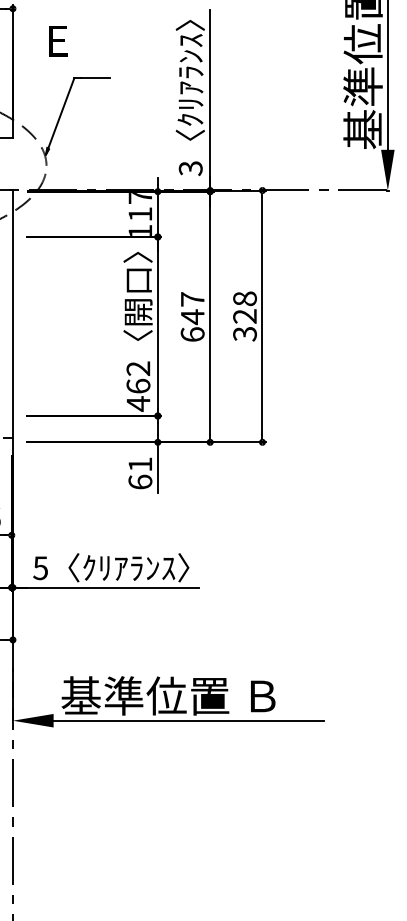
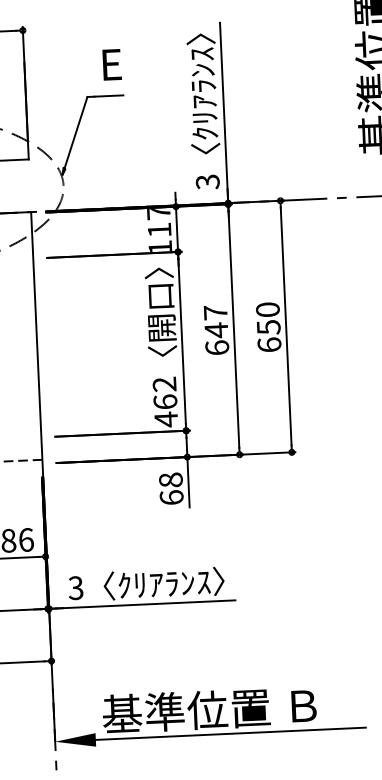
text: (58, 41) -> (112, 65), moved
text: (244, 316) -> (268, 327), 328 -> 650
text: (140, 464) -> (171, 480), 61 -> 68
text: (40, 567) -> (75, 587), 5 -> 3

